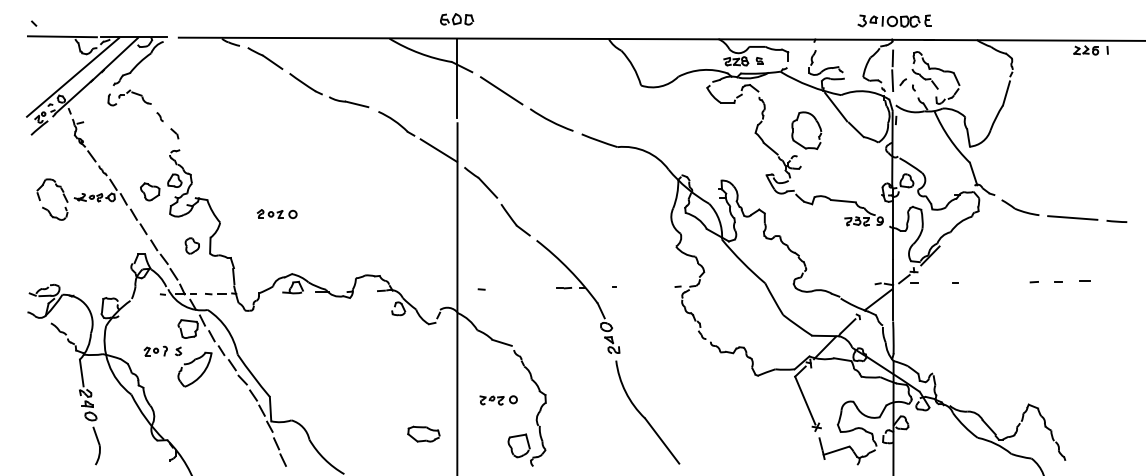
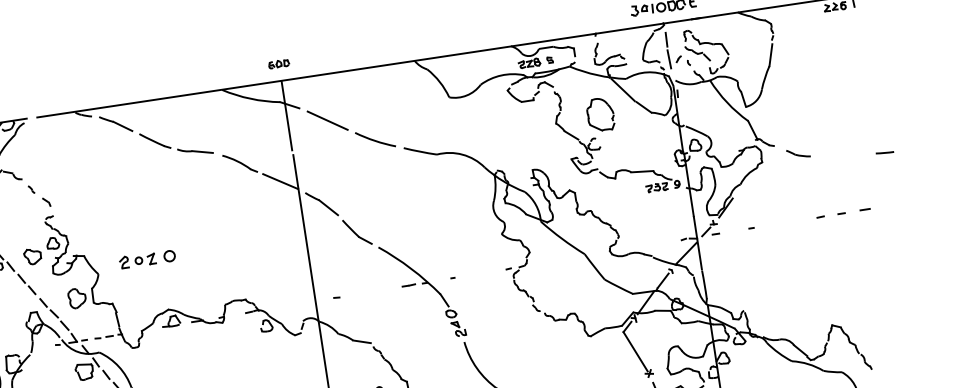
part: (457, 19) -> (279, 64), size x0.7
part: (1020, 207) -> (798, 153), size x0.7
part: (276, 213) -> (146, 258), size x1.6
line: (1072, 217) -> (845, 155), removed
part: (191, 245) -> (76, 298), size x1.4

